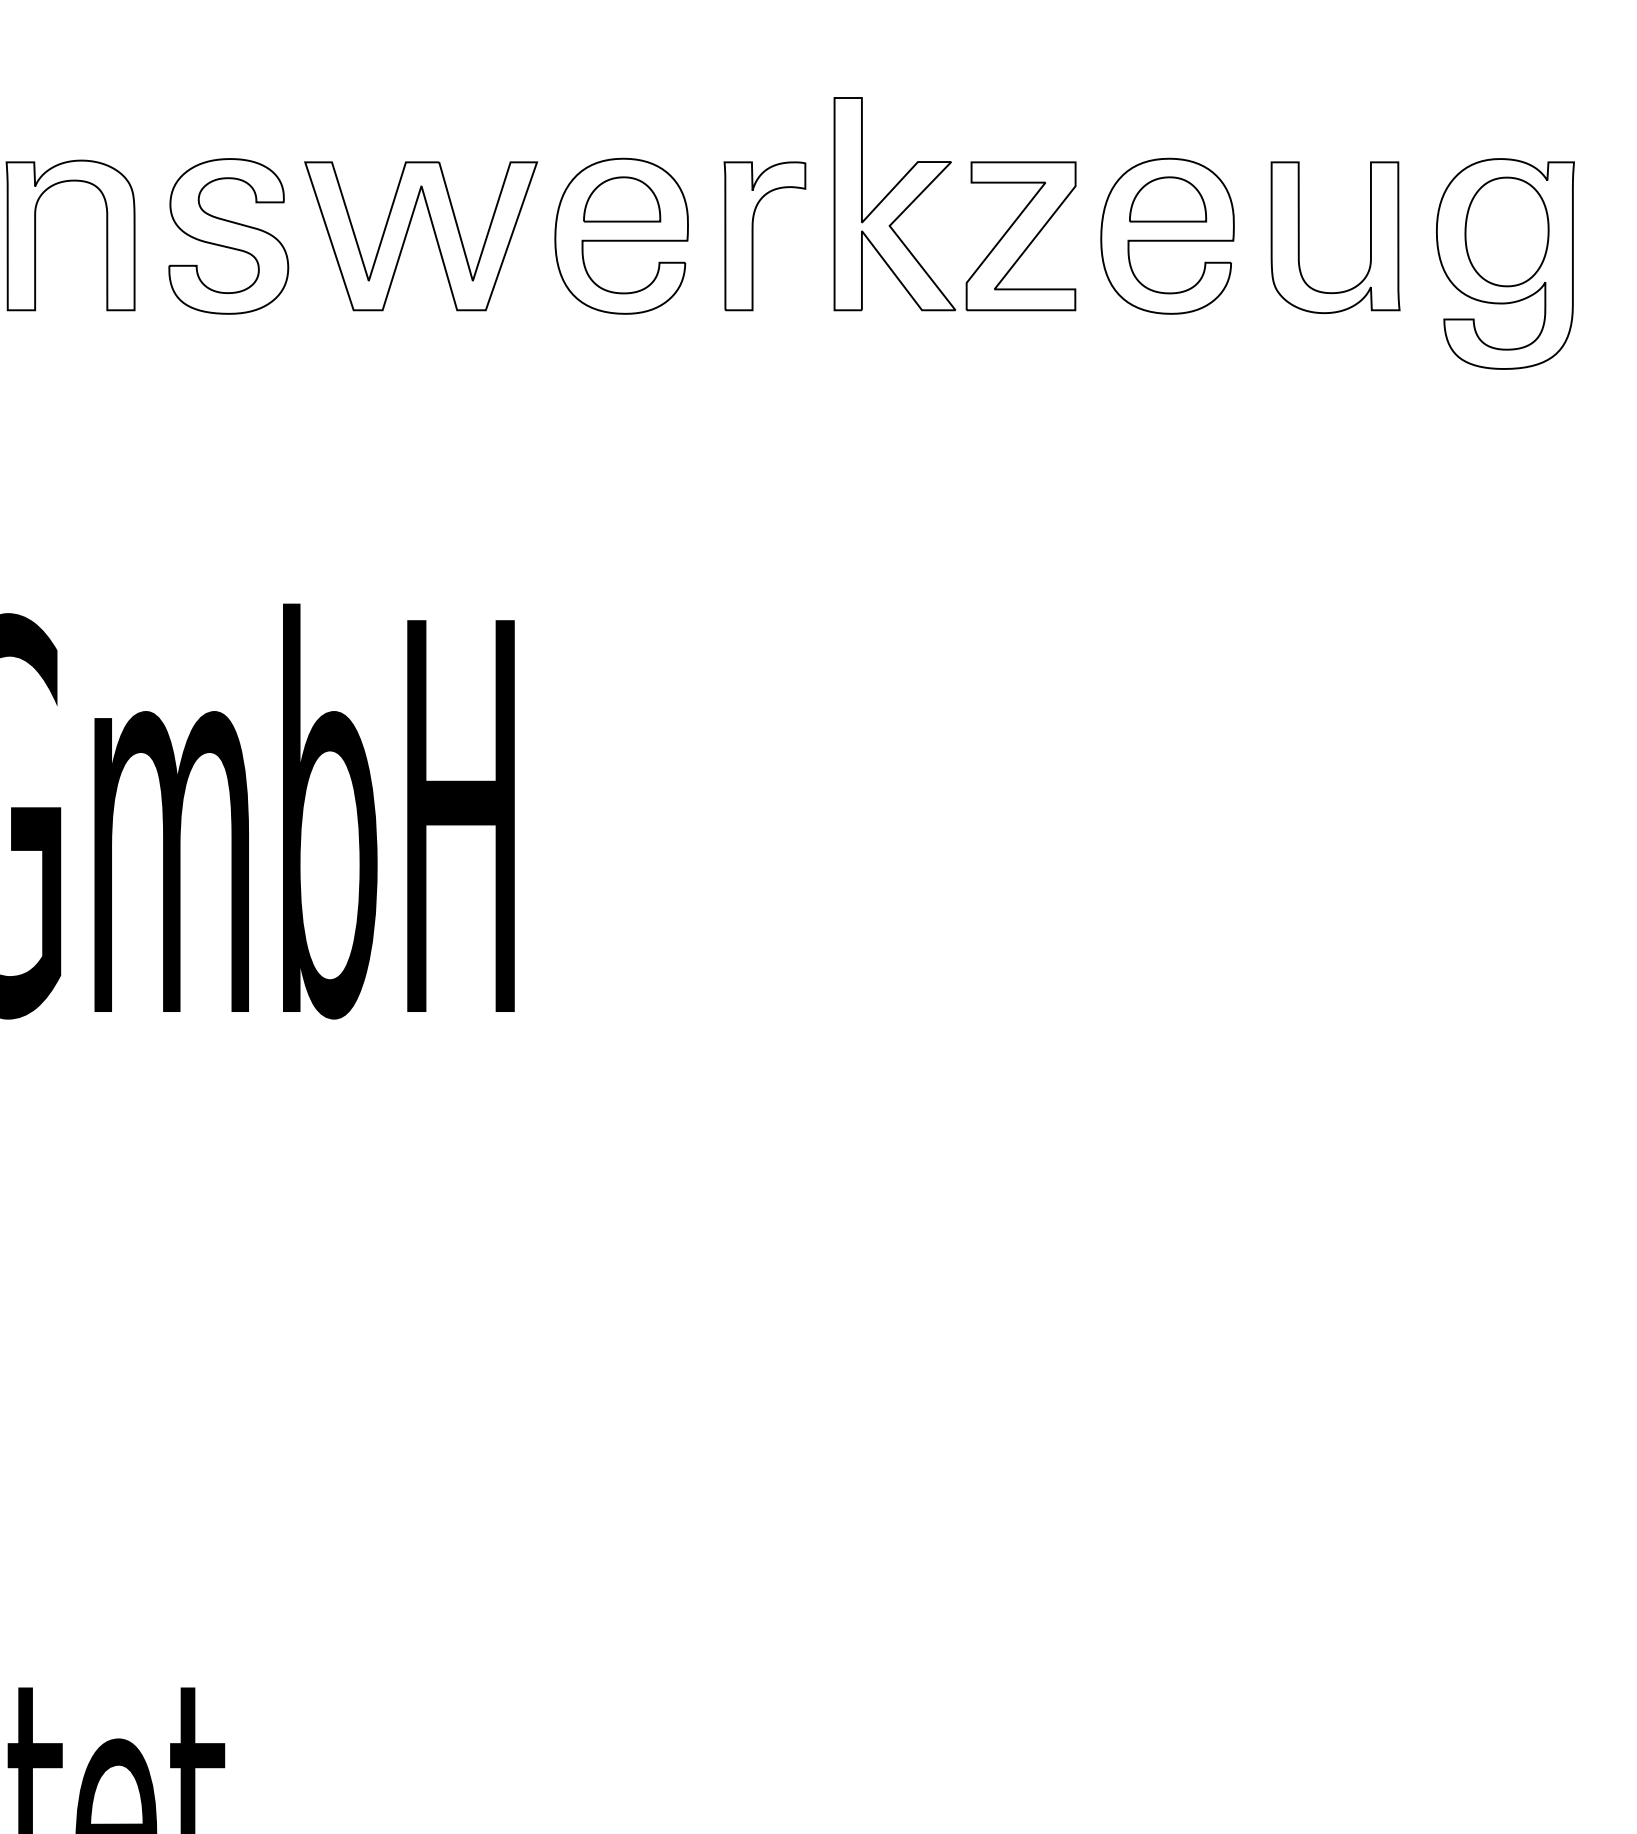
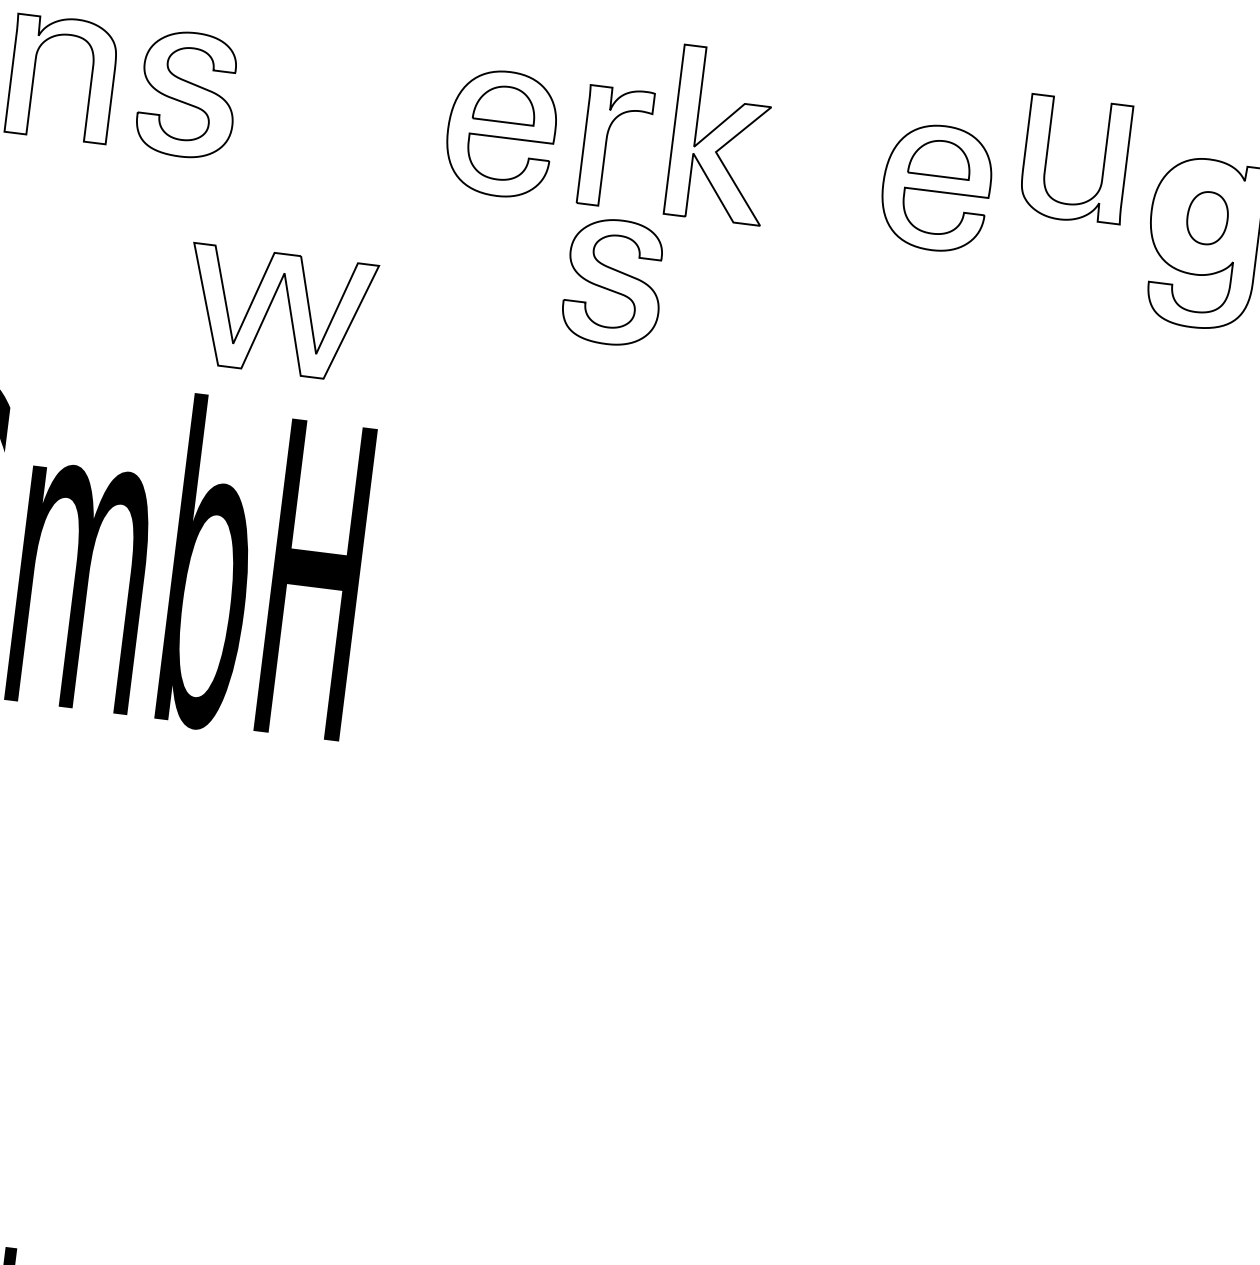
part: (1506, 231) -> (1207, 217), size x0.6
part: (433, 232) -> (289, 311), moved
part: (1020, 236) -> (819, 173), removed
part: (1370, 237) -> (1103, 163), moved
part: (783, 402) -> (613, 282), added

